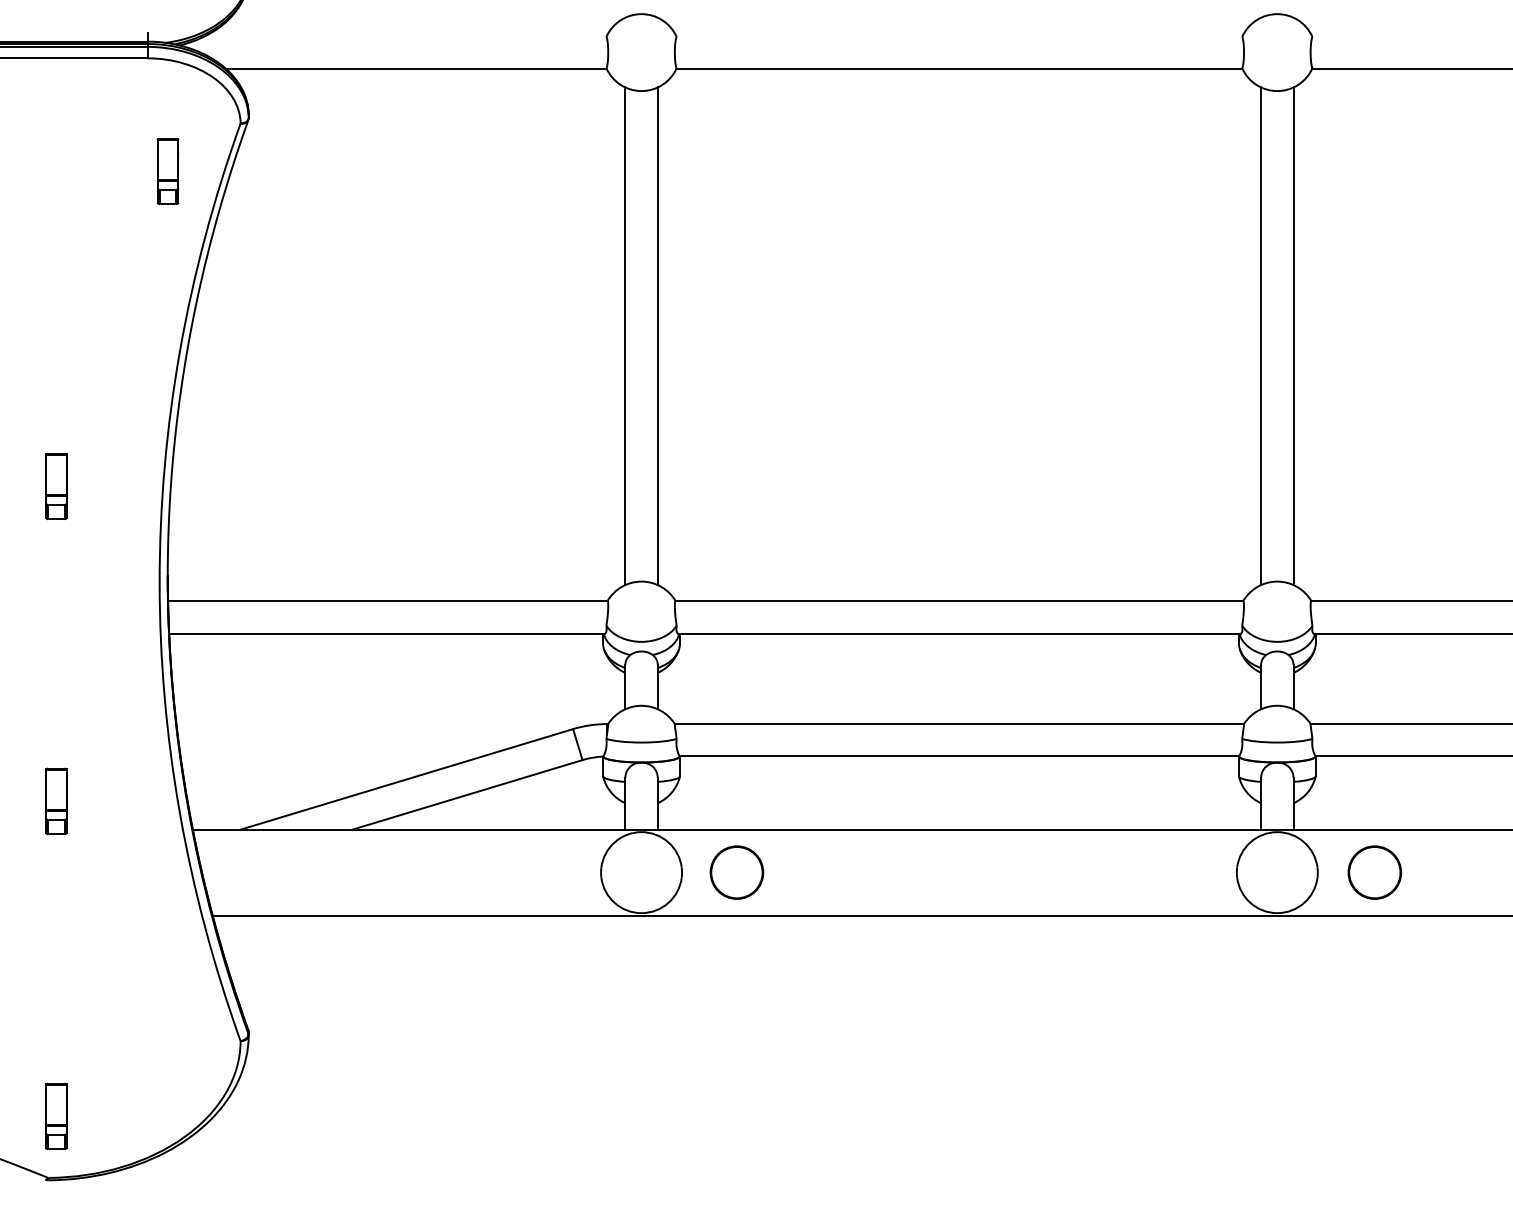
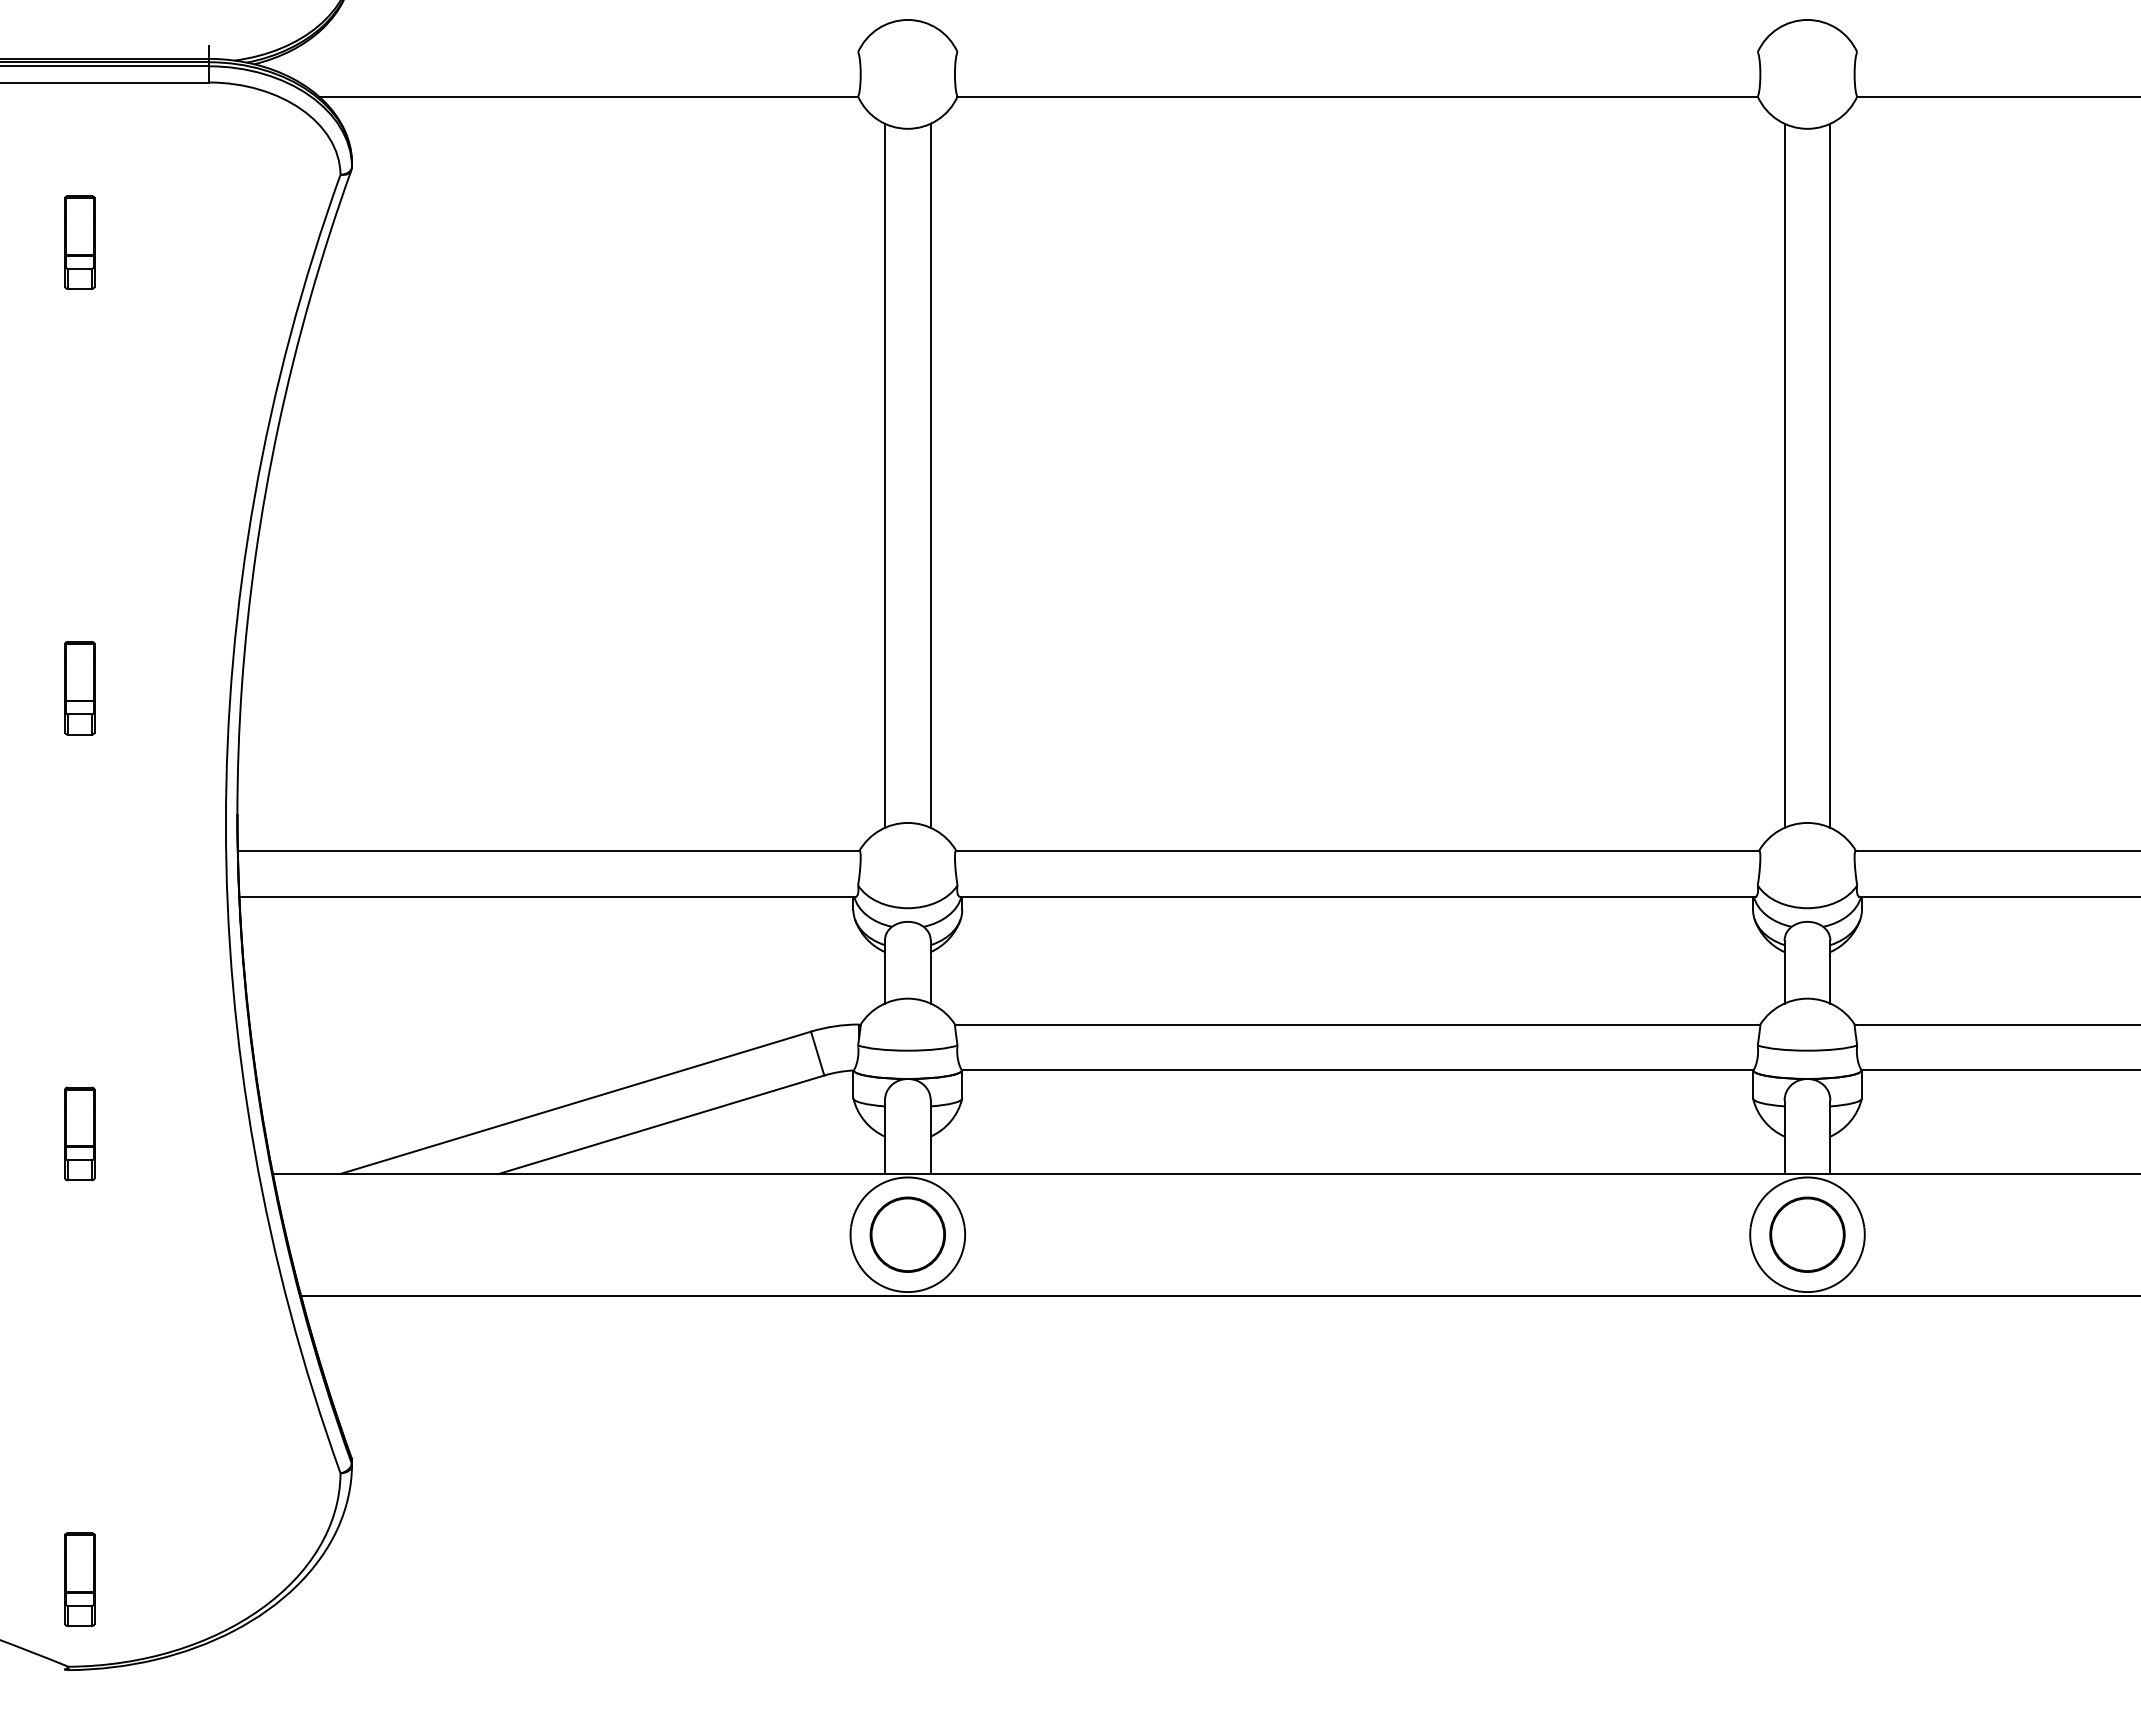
part: (167, 171) -> (79, 242), moved
part: (736, 872) -> (907, 1234), moved
circle: (1374, 872) -> (1807, 1234), moved

